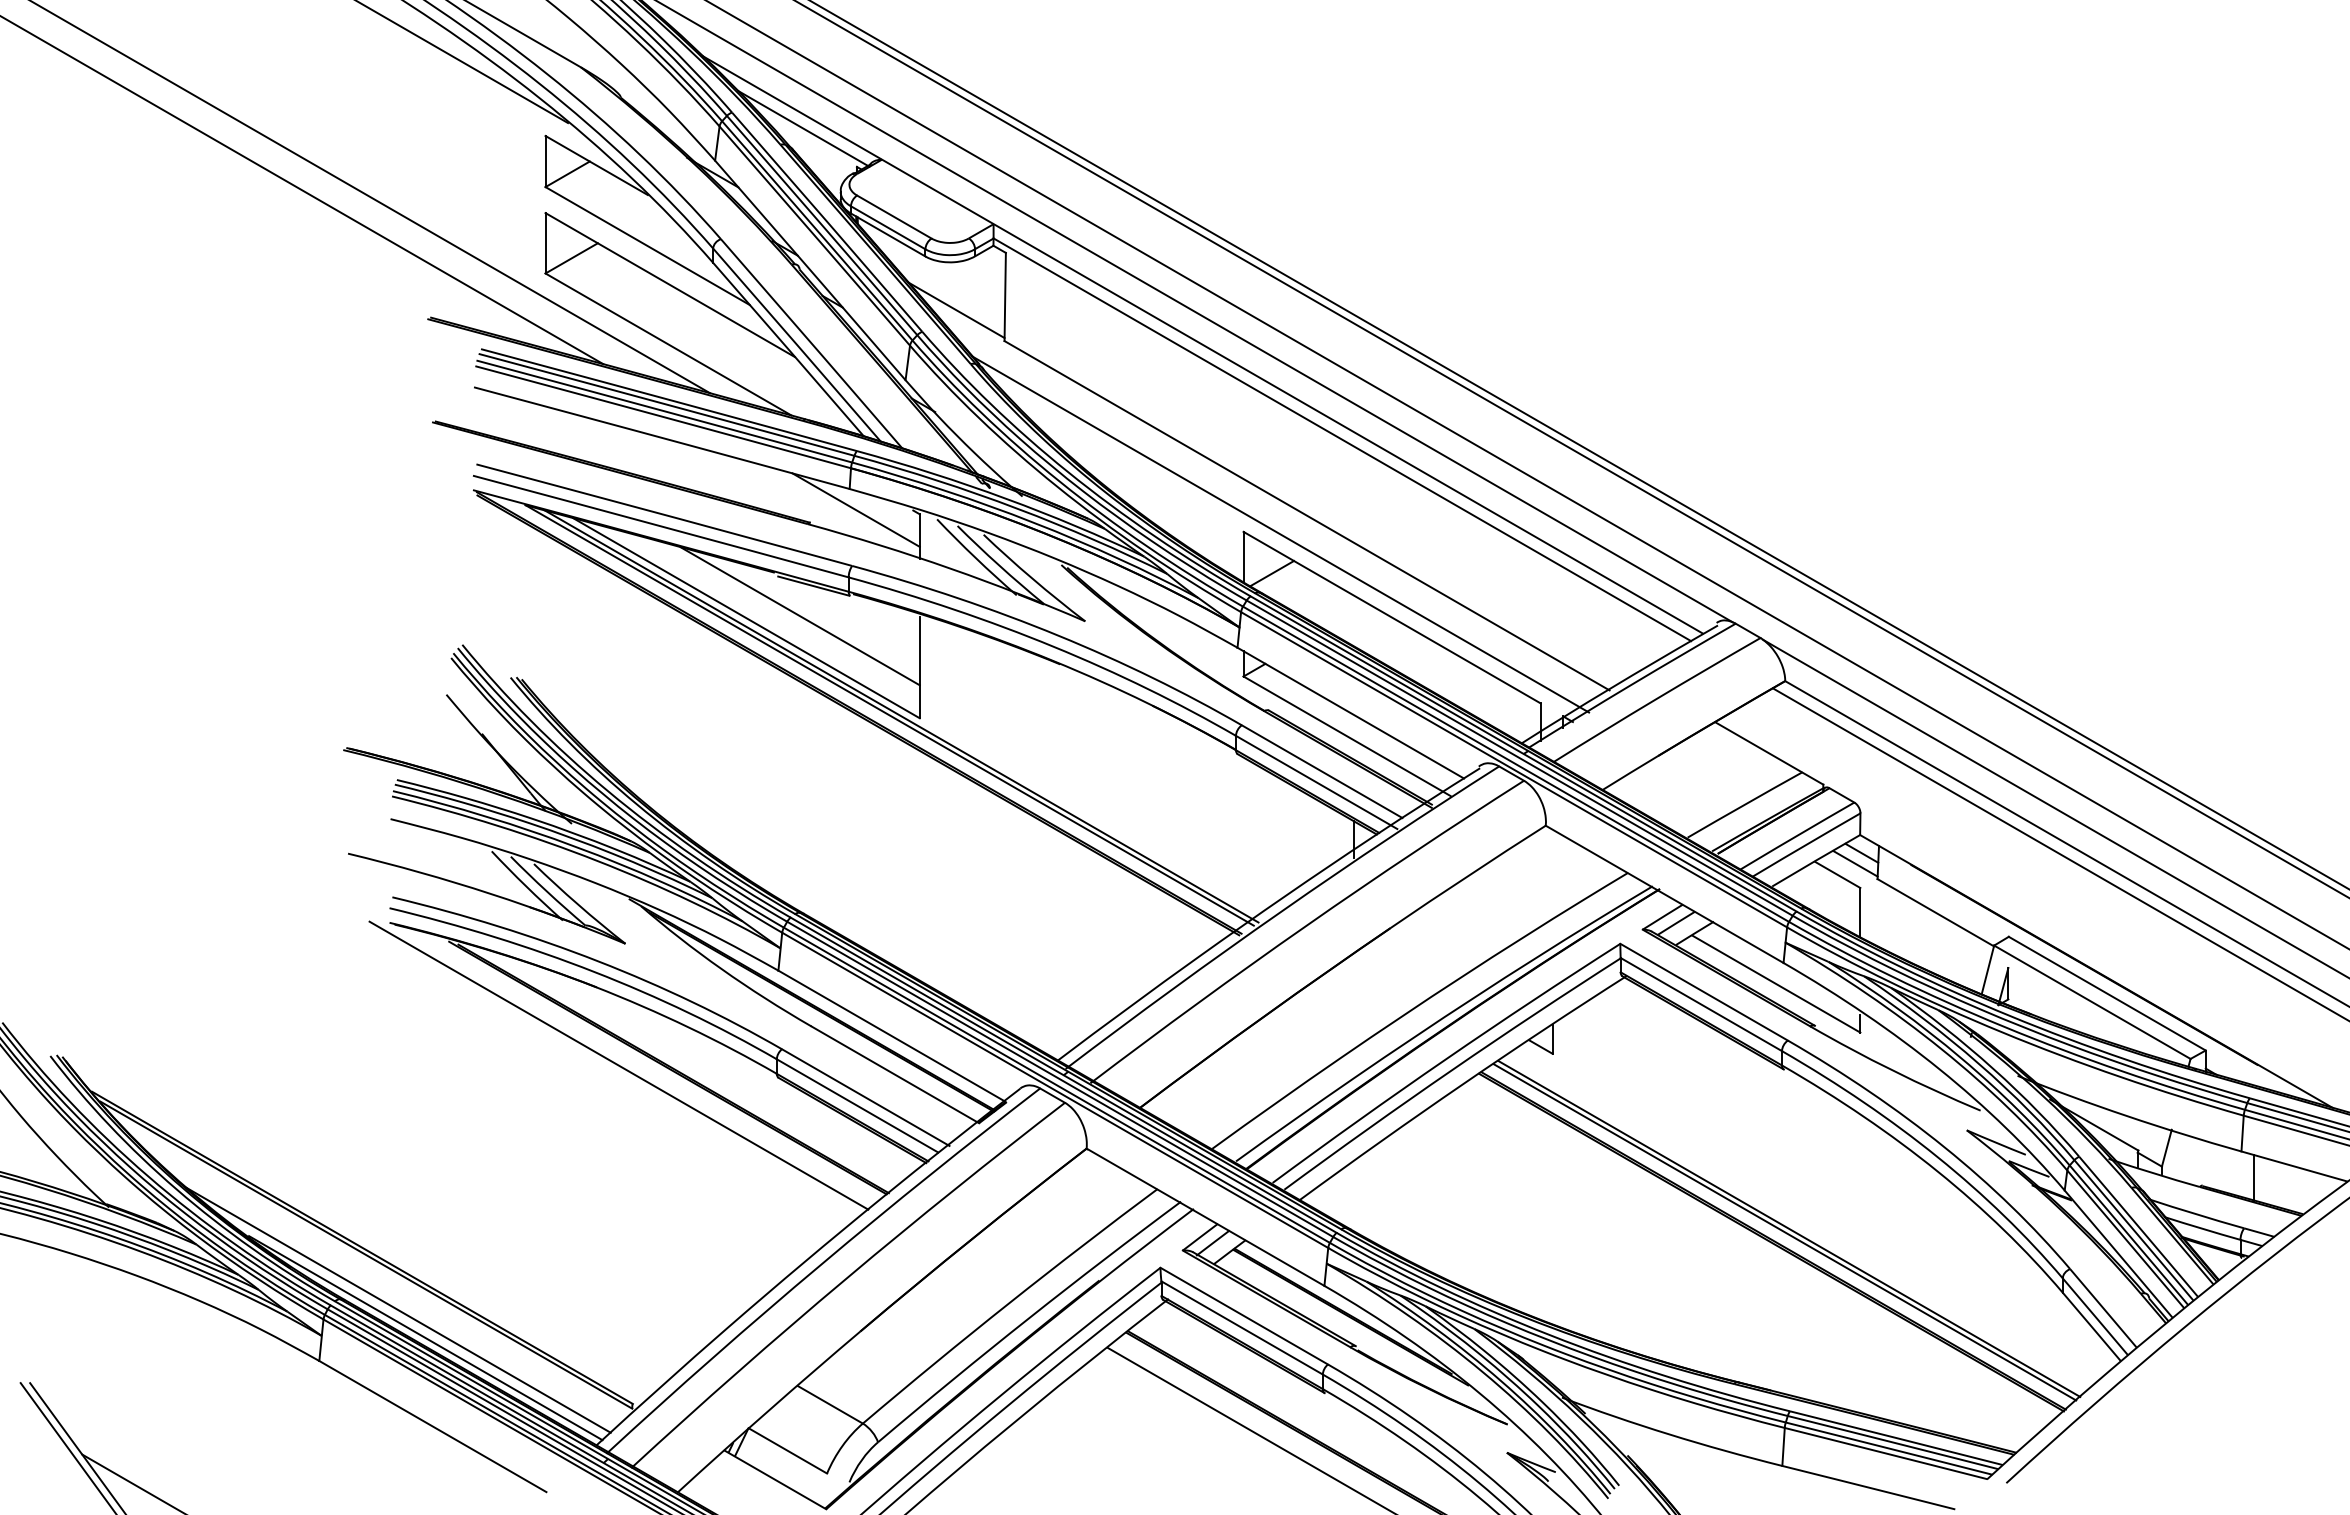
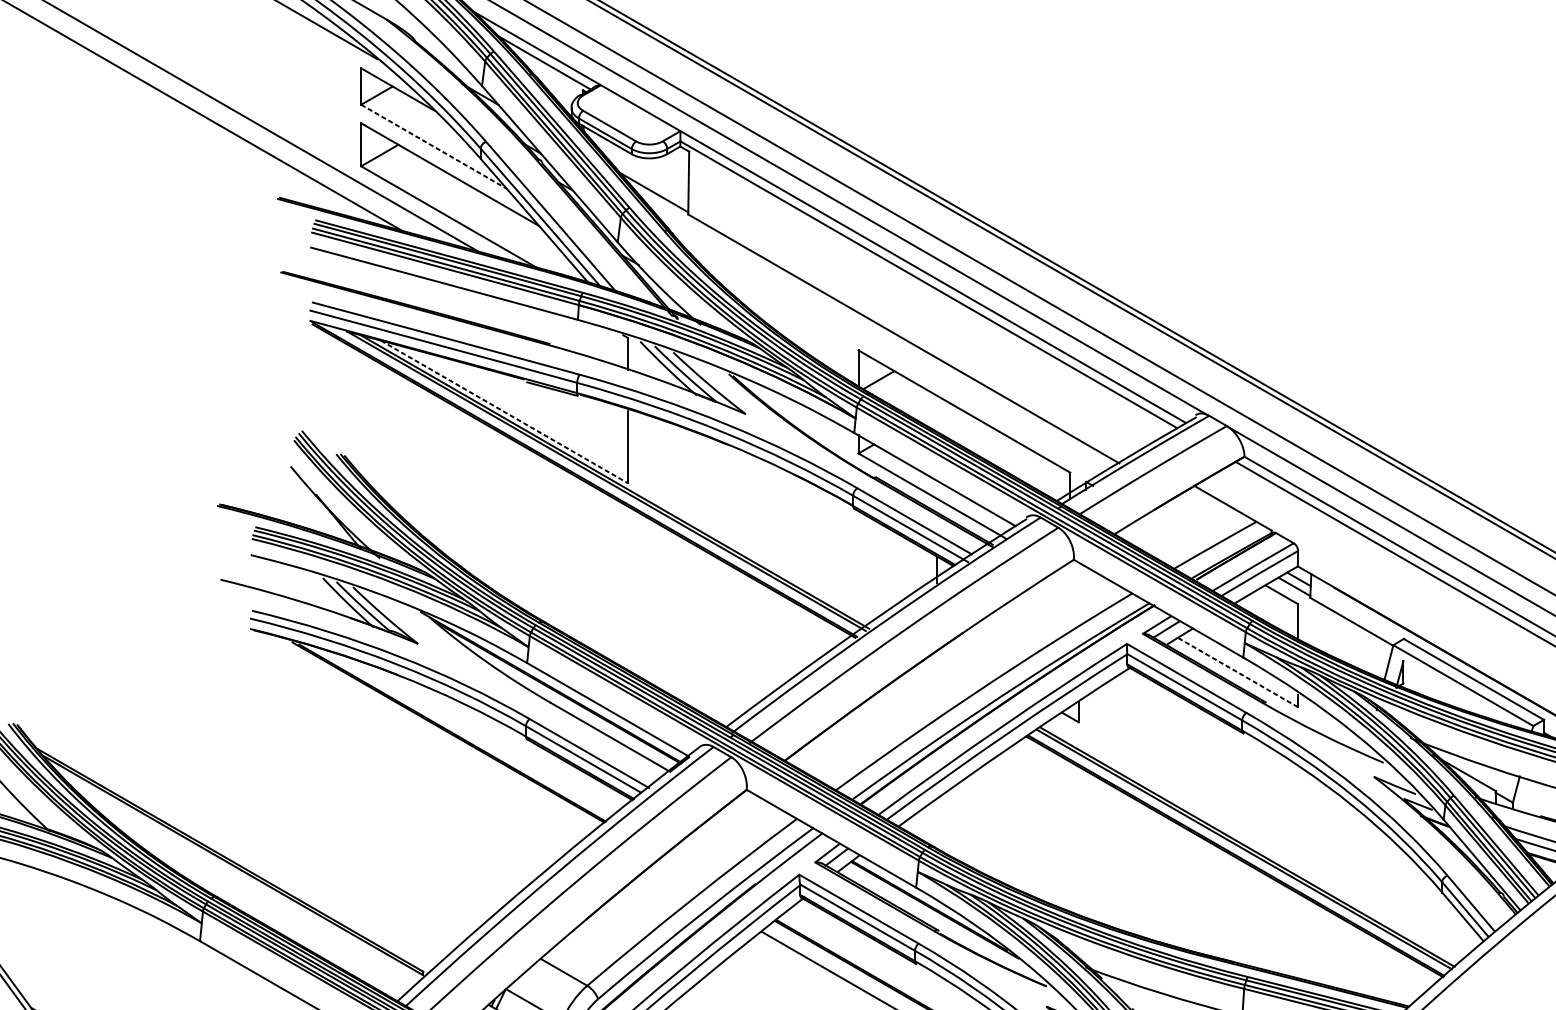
line: (647, 246) -> (433, 147), solid -> dashed
line: (855, 509) -> (582, 334), removed
line: (1280, 534) -> (884, 352), removed
line: (799, 616) -> (542, 410), removed
line: (746, 618) -> (504, 412), solid -> dashed
line: (1776, 984) -> (1238, 672), solid -> dashed
line: (618, 1065) -> (413, 730), removed
line: (398, 1309) -> (256, 904), removed
line: (425, 1338) -> (275, 925), removed

